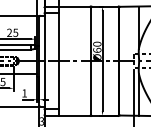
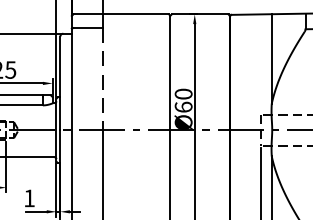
line: (59, 37) -> (103, 79), solid -> dashed

